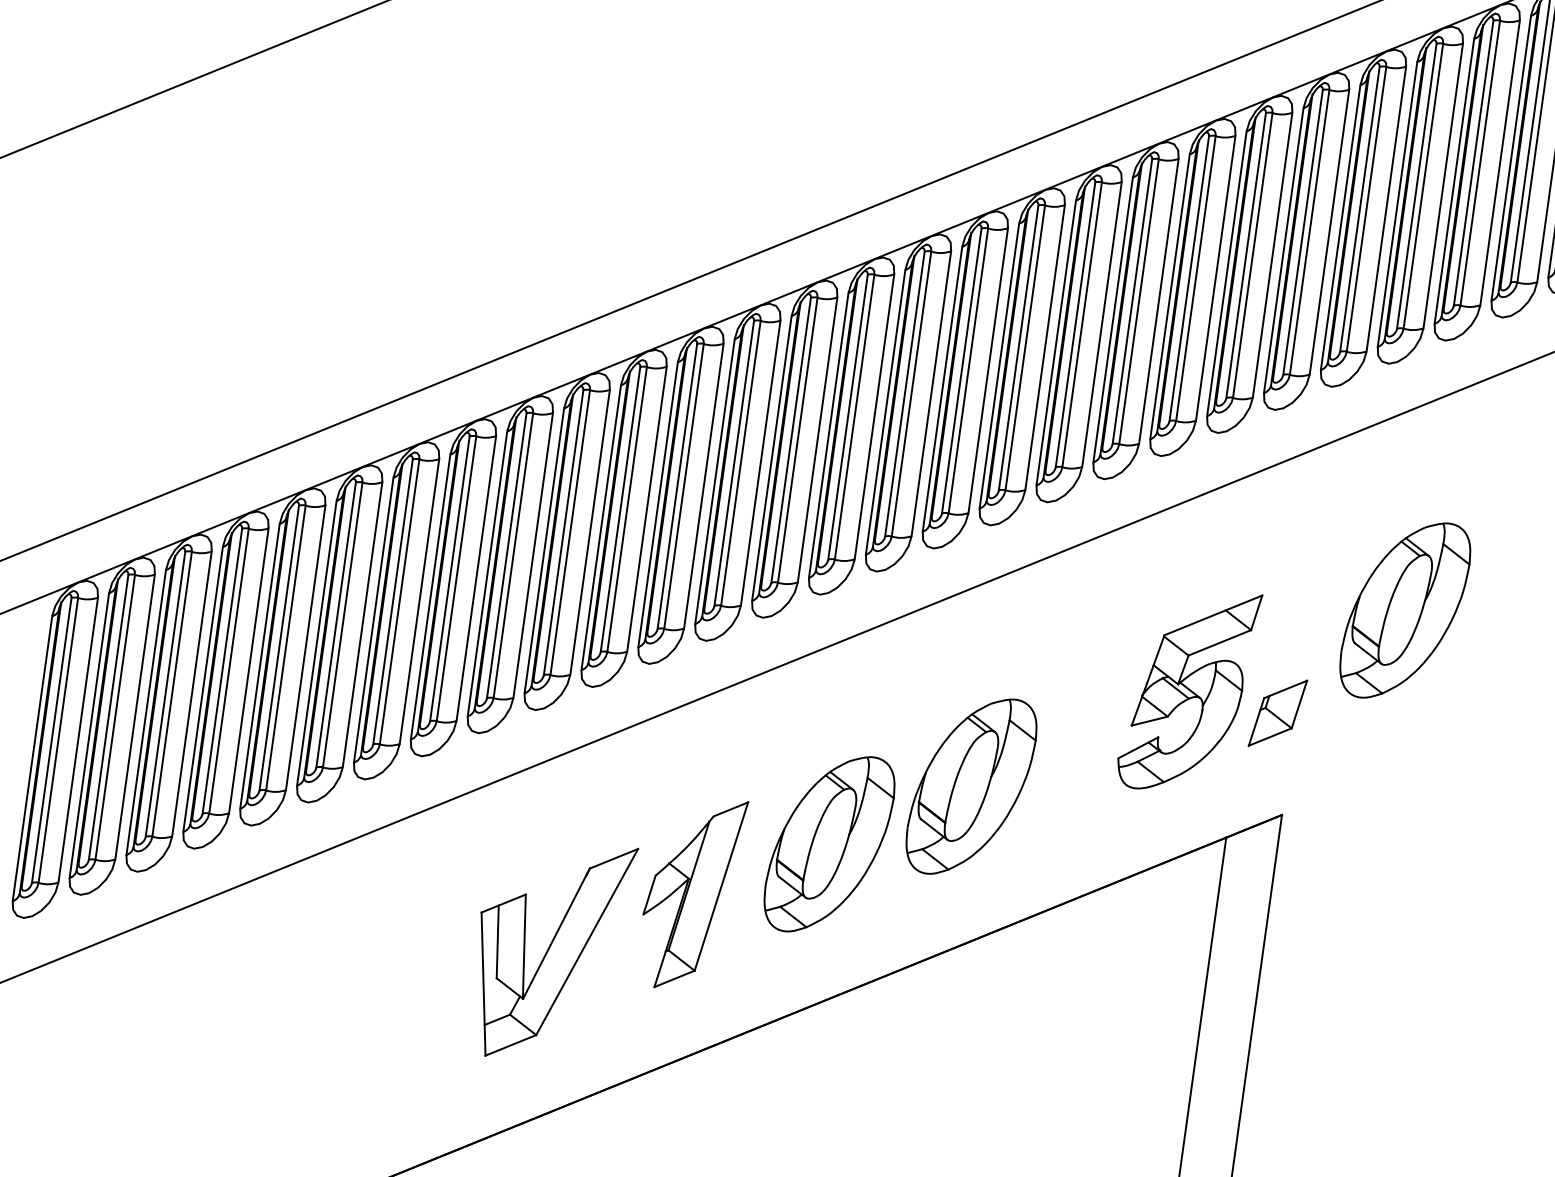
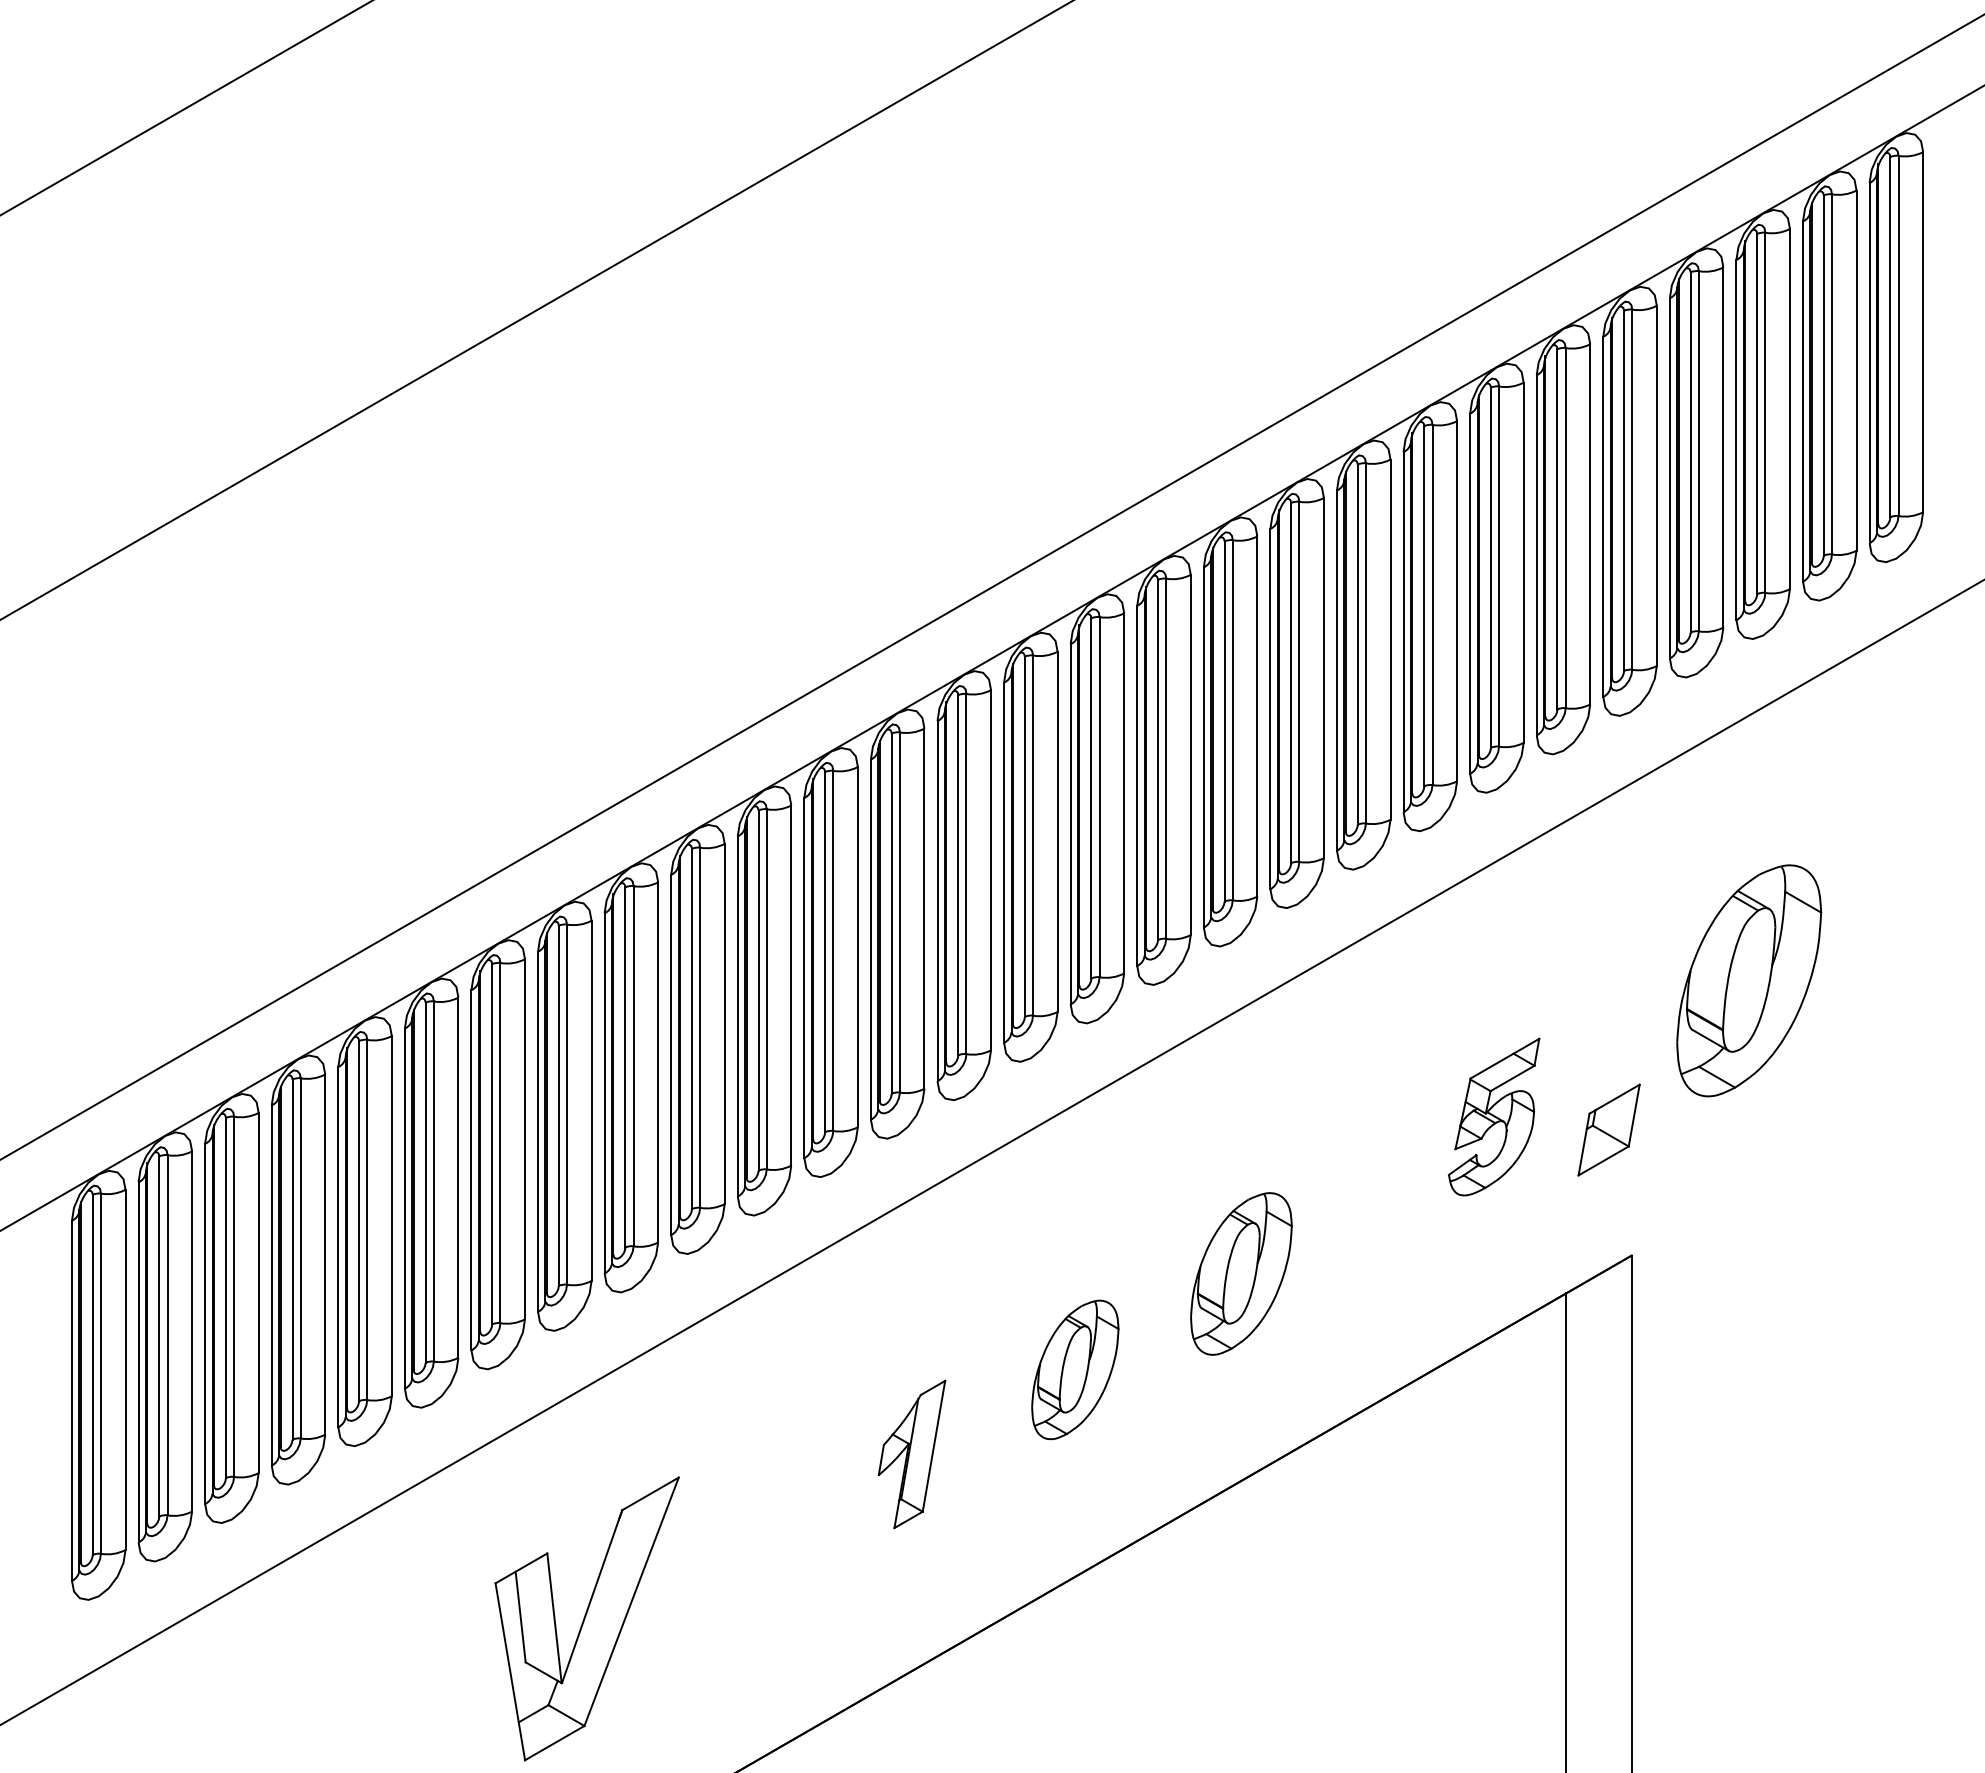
part: (1187, 689) -> (1493, 1116), size x0.6
part: (971, 786) -> (1241, 1273), size x0.7
part: (829, 844) -> (1075, 1369), size x0.6
part: (690, 893) -> (911, 1454), size x0.6
part: (549, 950) -> (586, 1618), moved

